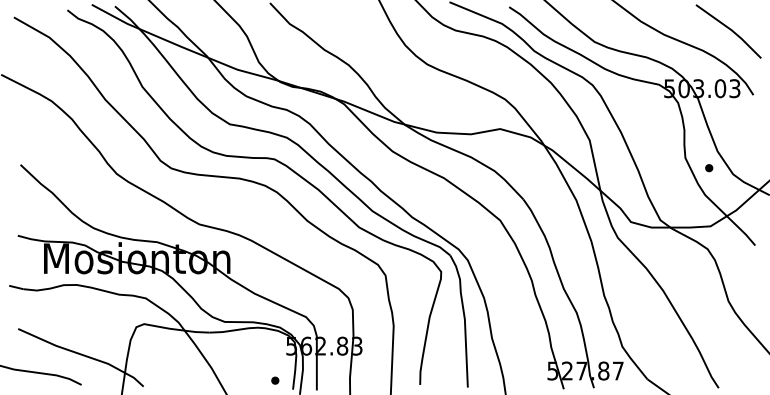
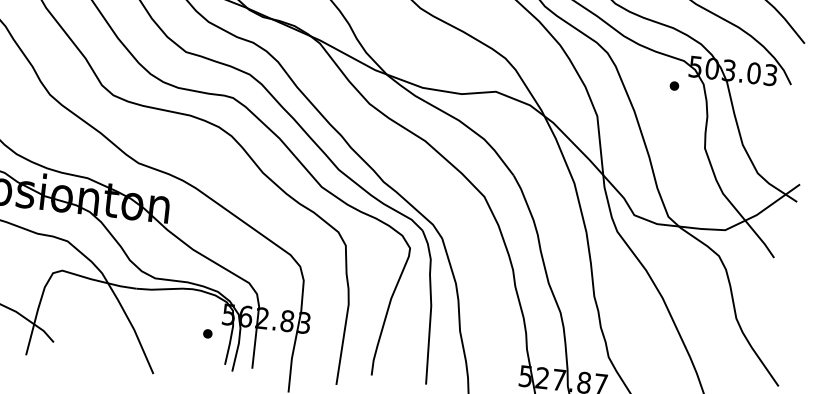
part: (709, 168) -> (674, 86), moved
part: (275, 380) -> (208, 333), moved

